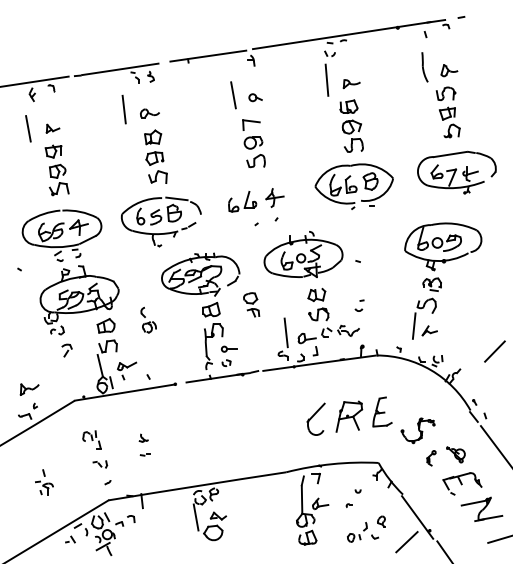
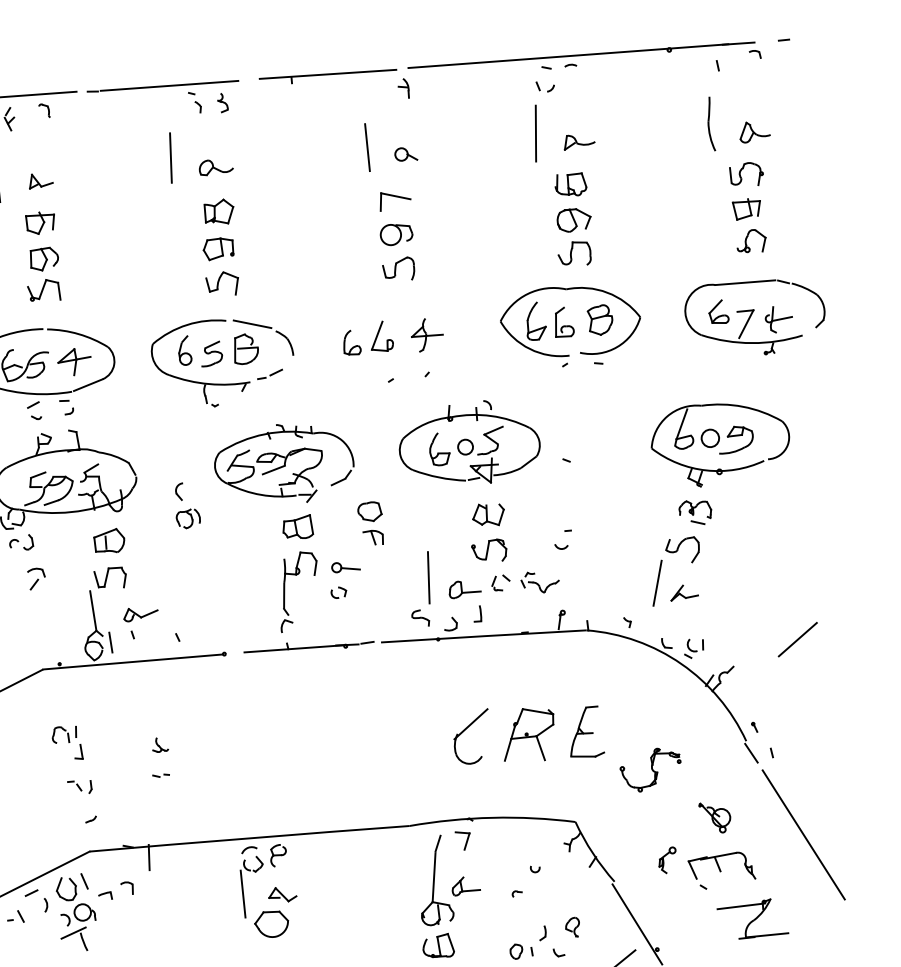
part: (148, 319) -> (187, 504), moved
part: (228, 355) -> (343, 579), moved
part: (431, 458) -> (667, 860), moved

